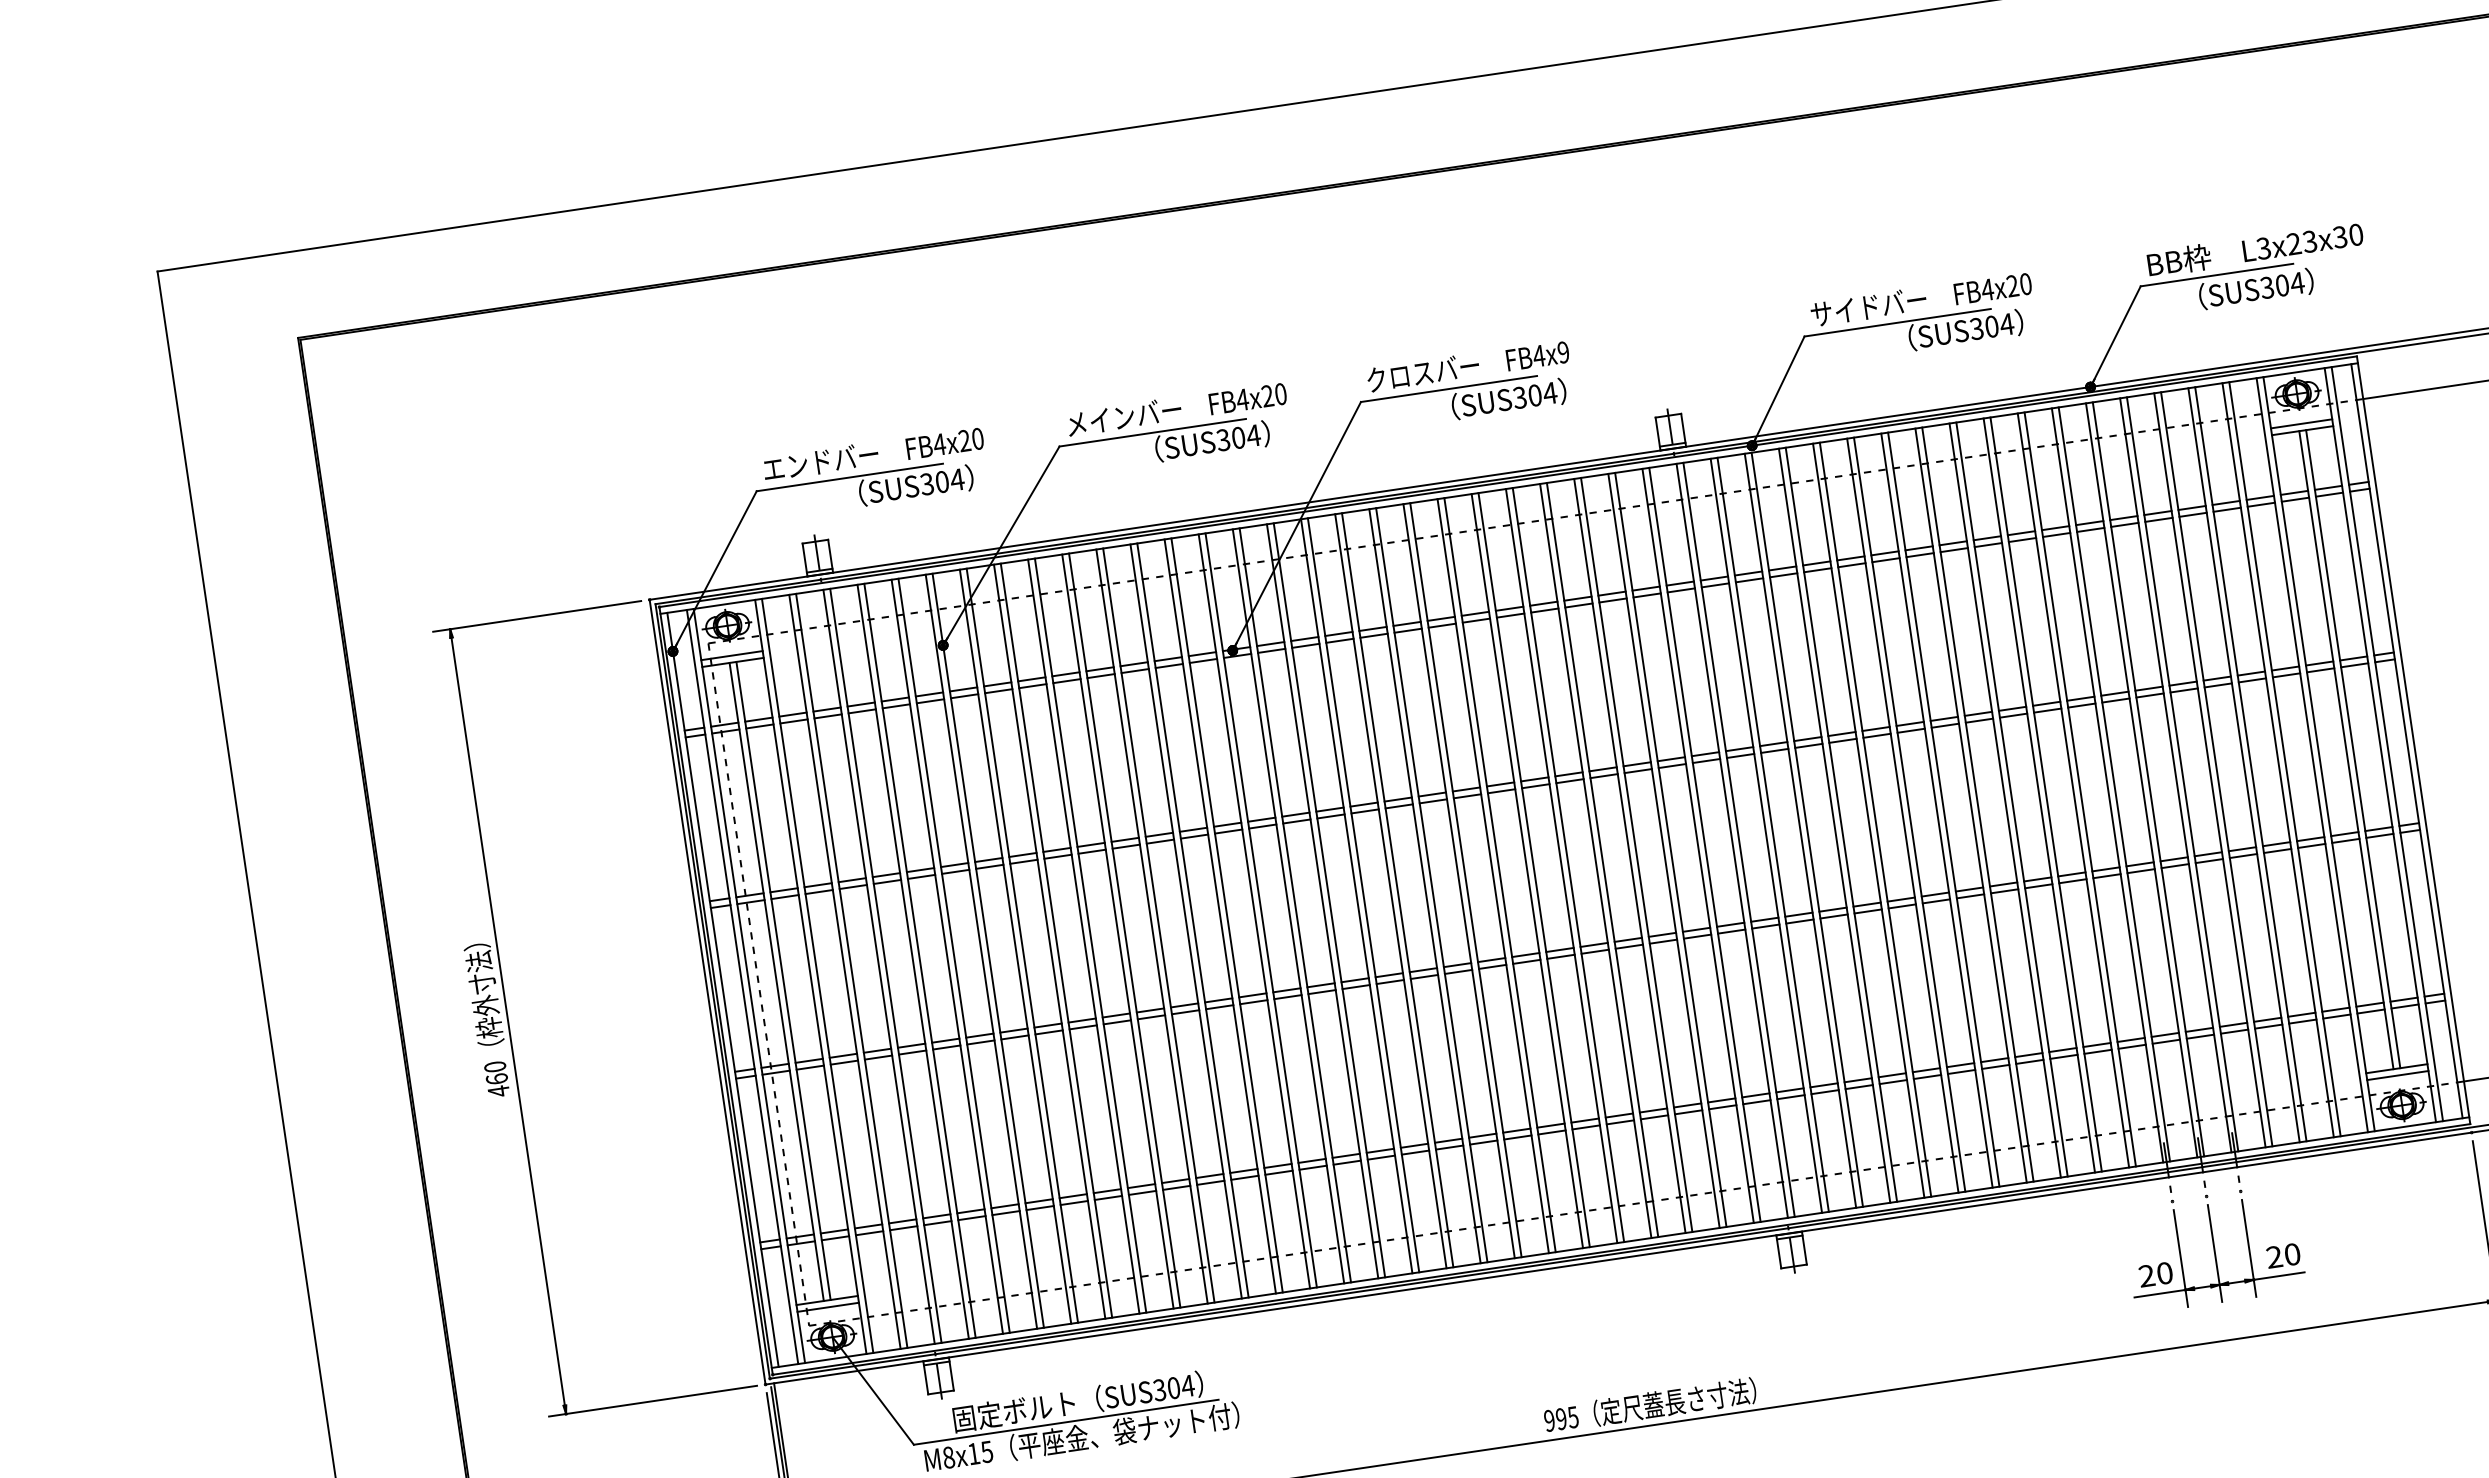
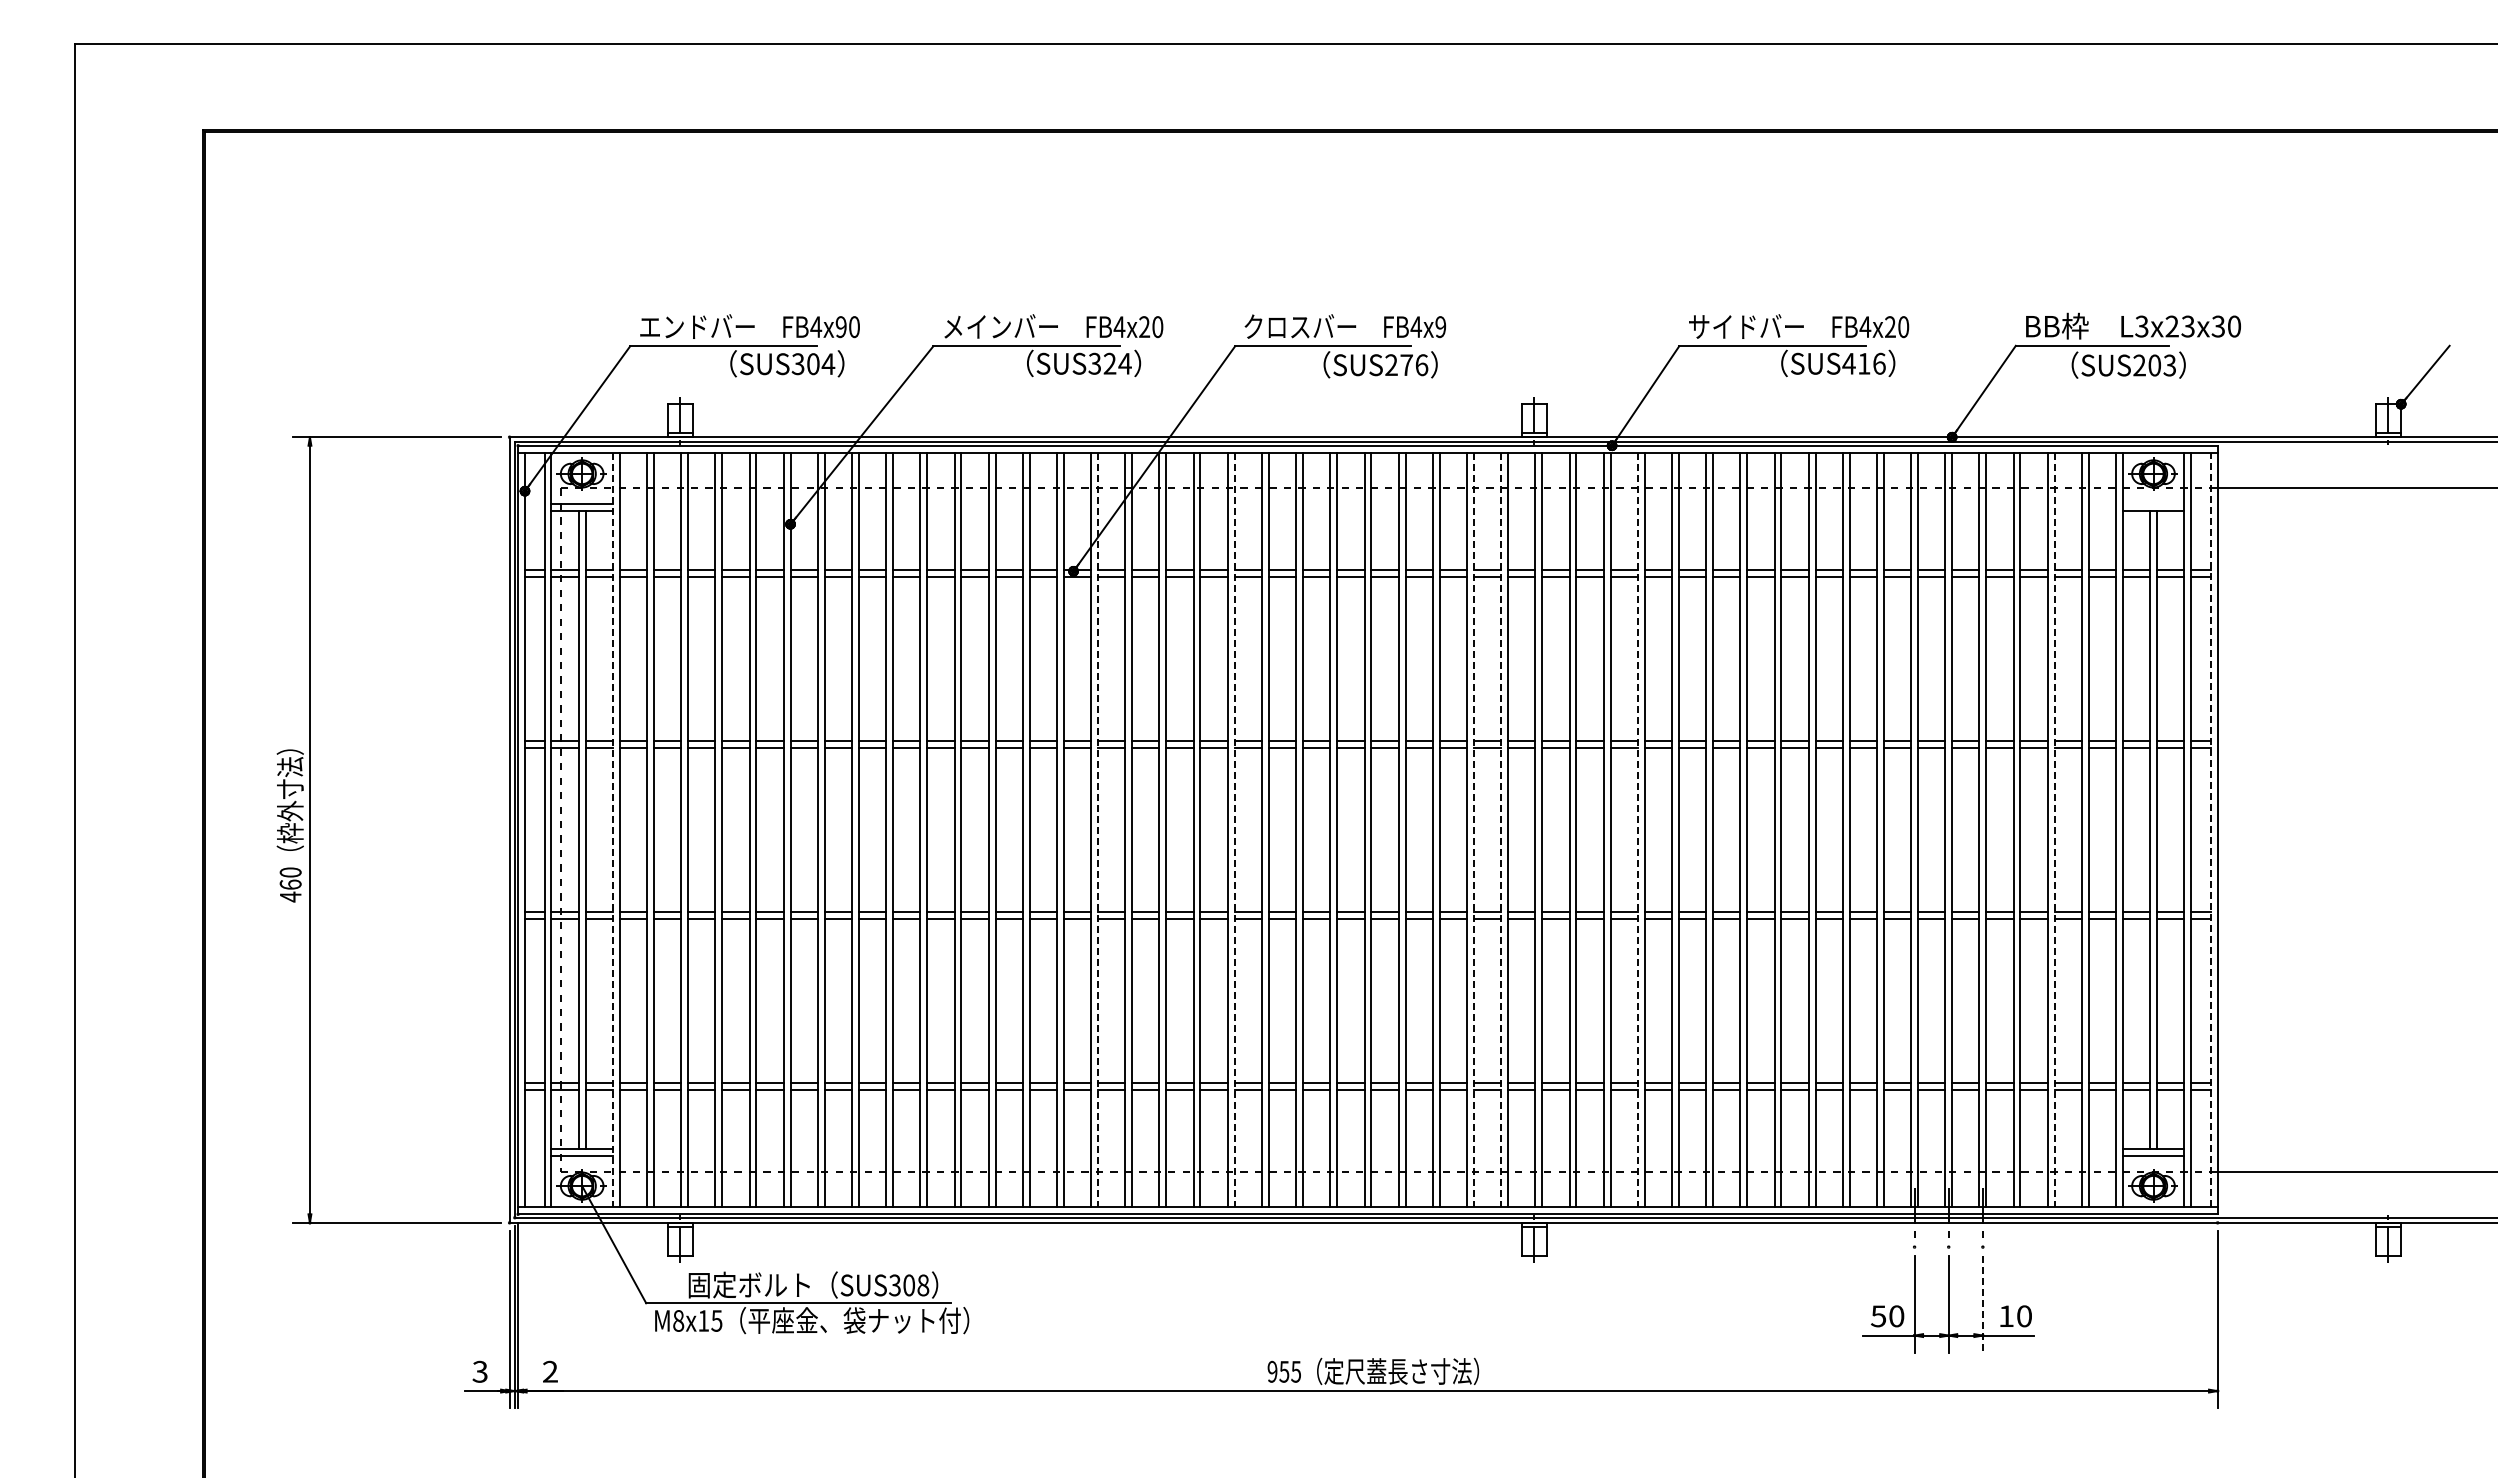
text: (2282, 285) -> (2154, 365), SUS304 -> SUS203
text: (1992, 326) -> (1864, 363), SUS304 -> SUS416
text: (1534, 395) -> (1406, 365), SUS304 -> SUS276
line: (2301, 423) -> (2153, 503), removed
text: (1238, 437) -> (1109, 363), SUS304 -> SUS324
text: (964, 441) -> (840, 327), FB4x20 -> FB4x90
line: (2406, 740) -> (2210, 829), solid -> dashed
line: (2250, 764) -> (2054, 830), solid -> dashed
line: (1834, 826) -> (1637, 830), solid -> dashed
line: (1698, 846) -> (1501, 830), solid -> dashed
line: (1670, 850) -> (1473, 830), solid -> dashed
line: (1431, 885) -> (1234, 830), solid -> dashed
line: (1294, 905) -> (1097, 830), solid -> dashed
line: (810, 977) -> (612, 830), solid -> dashed
line: (2248, 1248) -> (1982, 1304), solid -> dashed
text: (2274, 1256) -> (2006, 1315), 20 -> 10
text: (2146, 1276) -> (1878, 1316), 20 -> 50
text: (1187, 1386) -> (922, 1285), SUS304 -> SUS308
text: (1561, 1418) -> (1284, 1371), 995 -> 955

